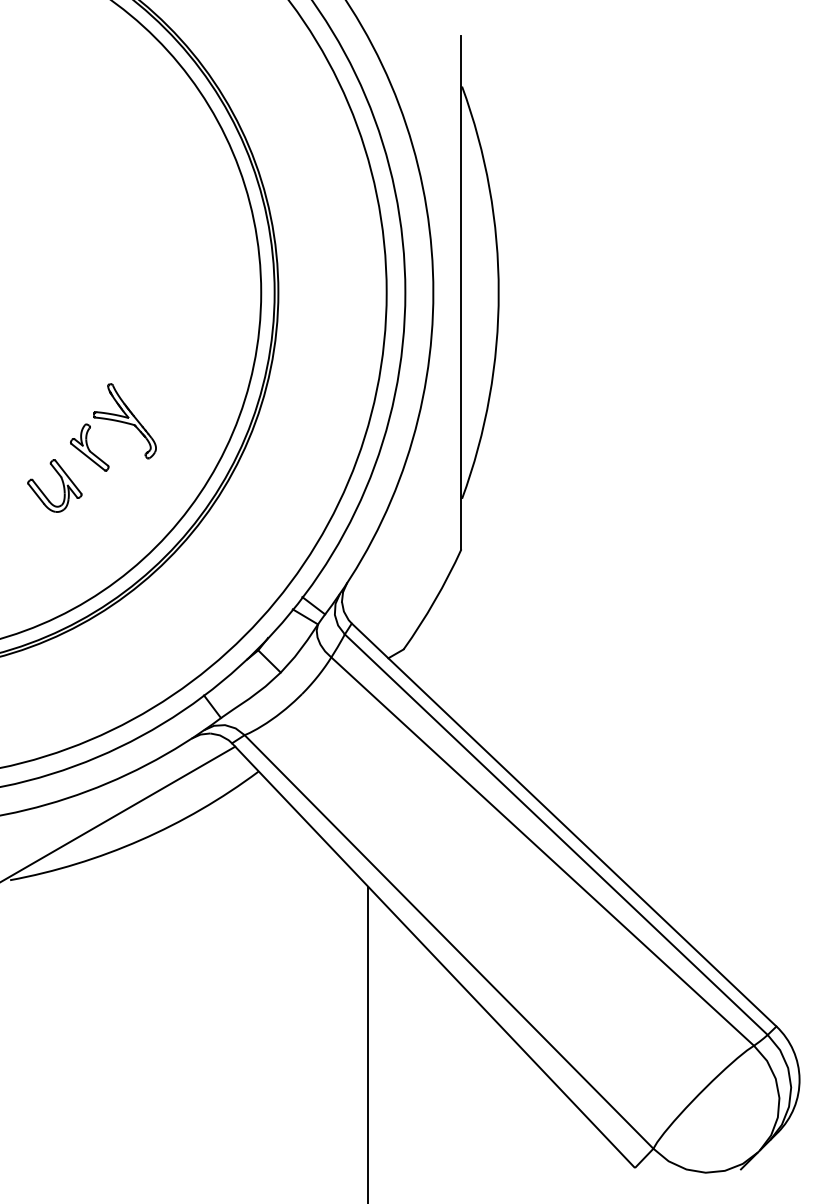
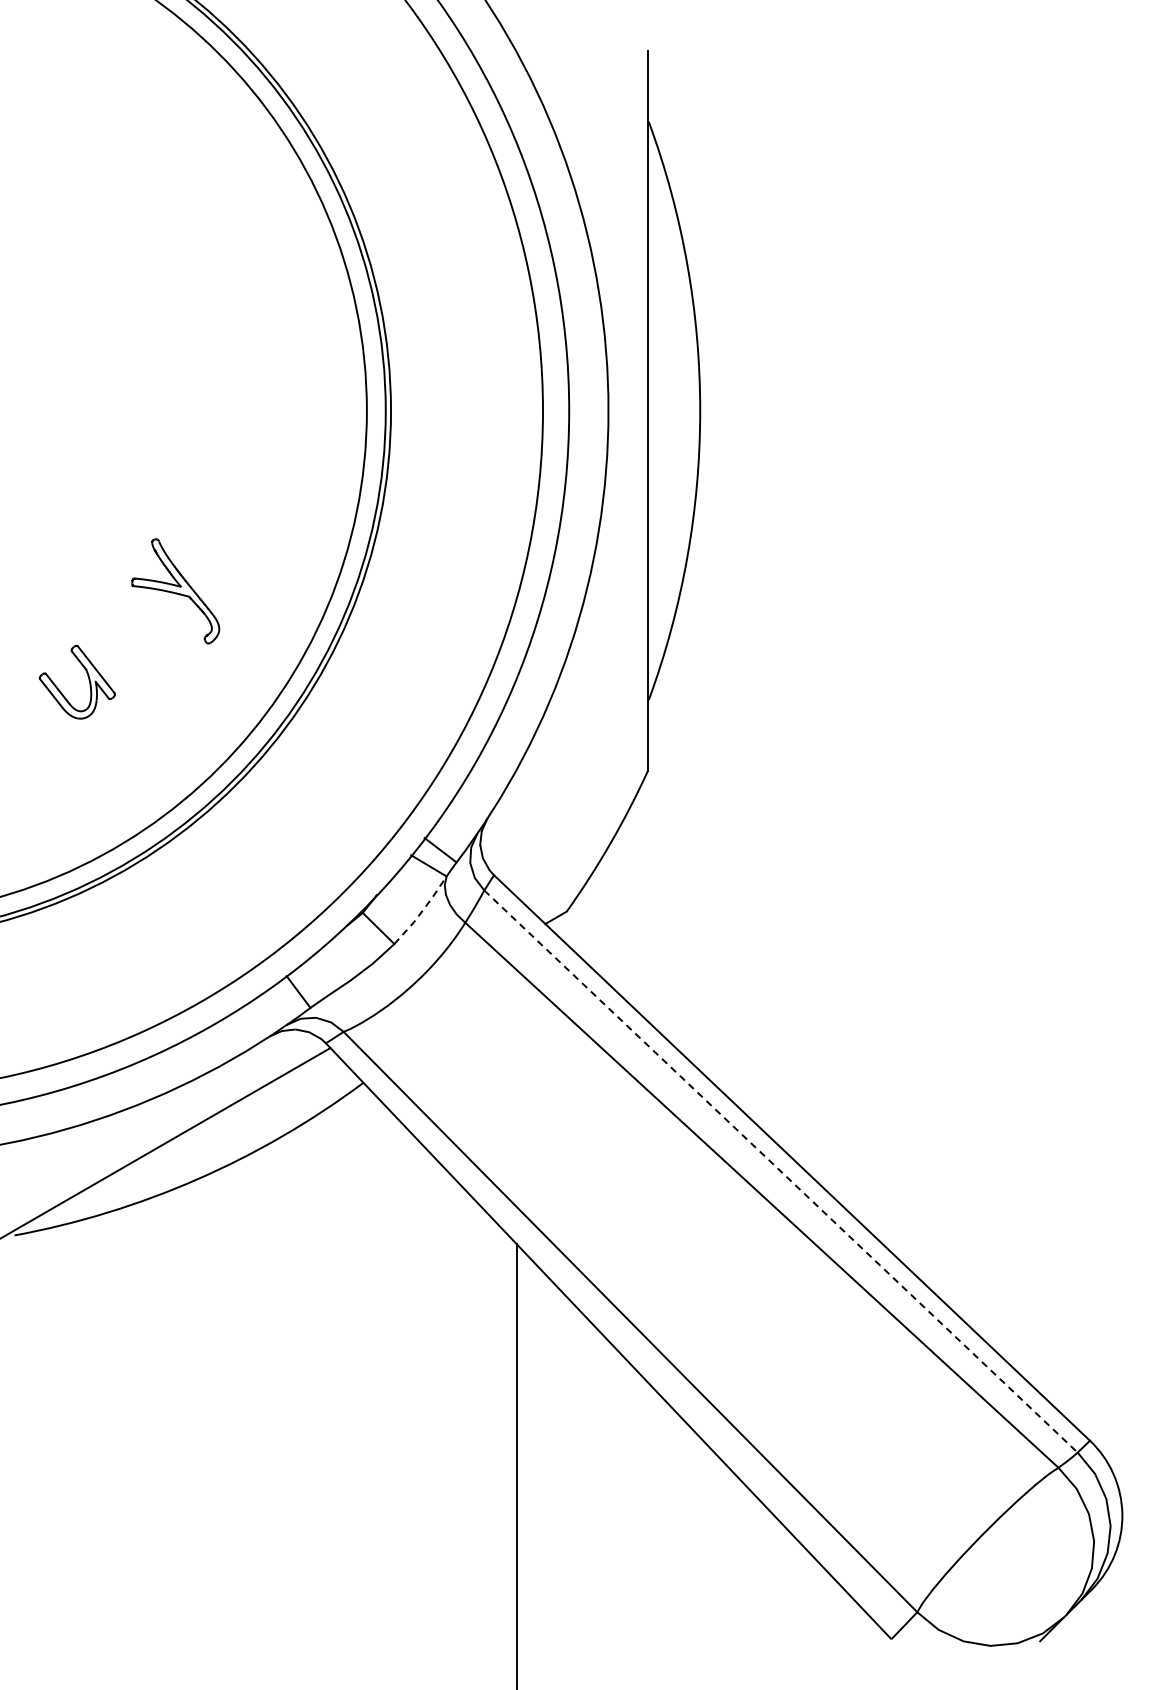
part: (89, 447) -> (125, 628), removed
line: (300, 649) -> (422, 911), solid -> dashed
line: (555, 834) -> (780, 1171), solid -> dashed

